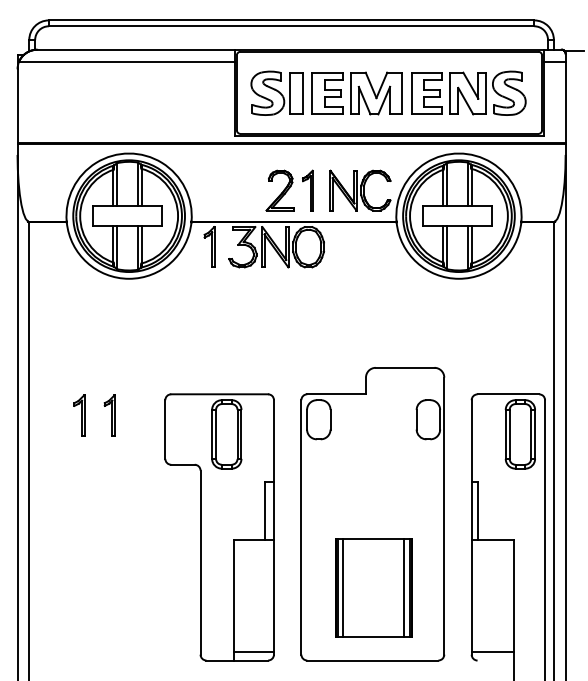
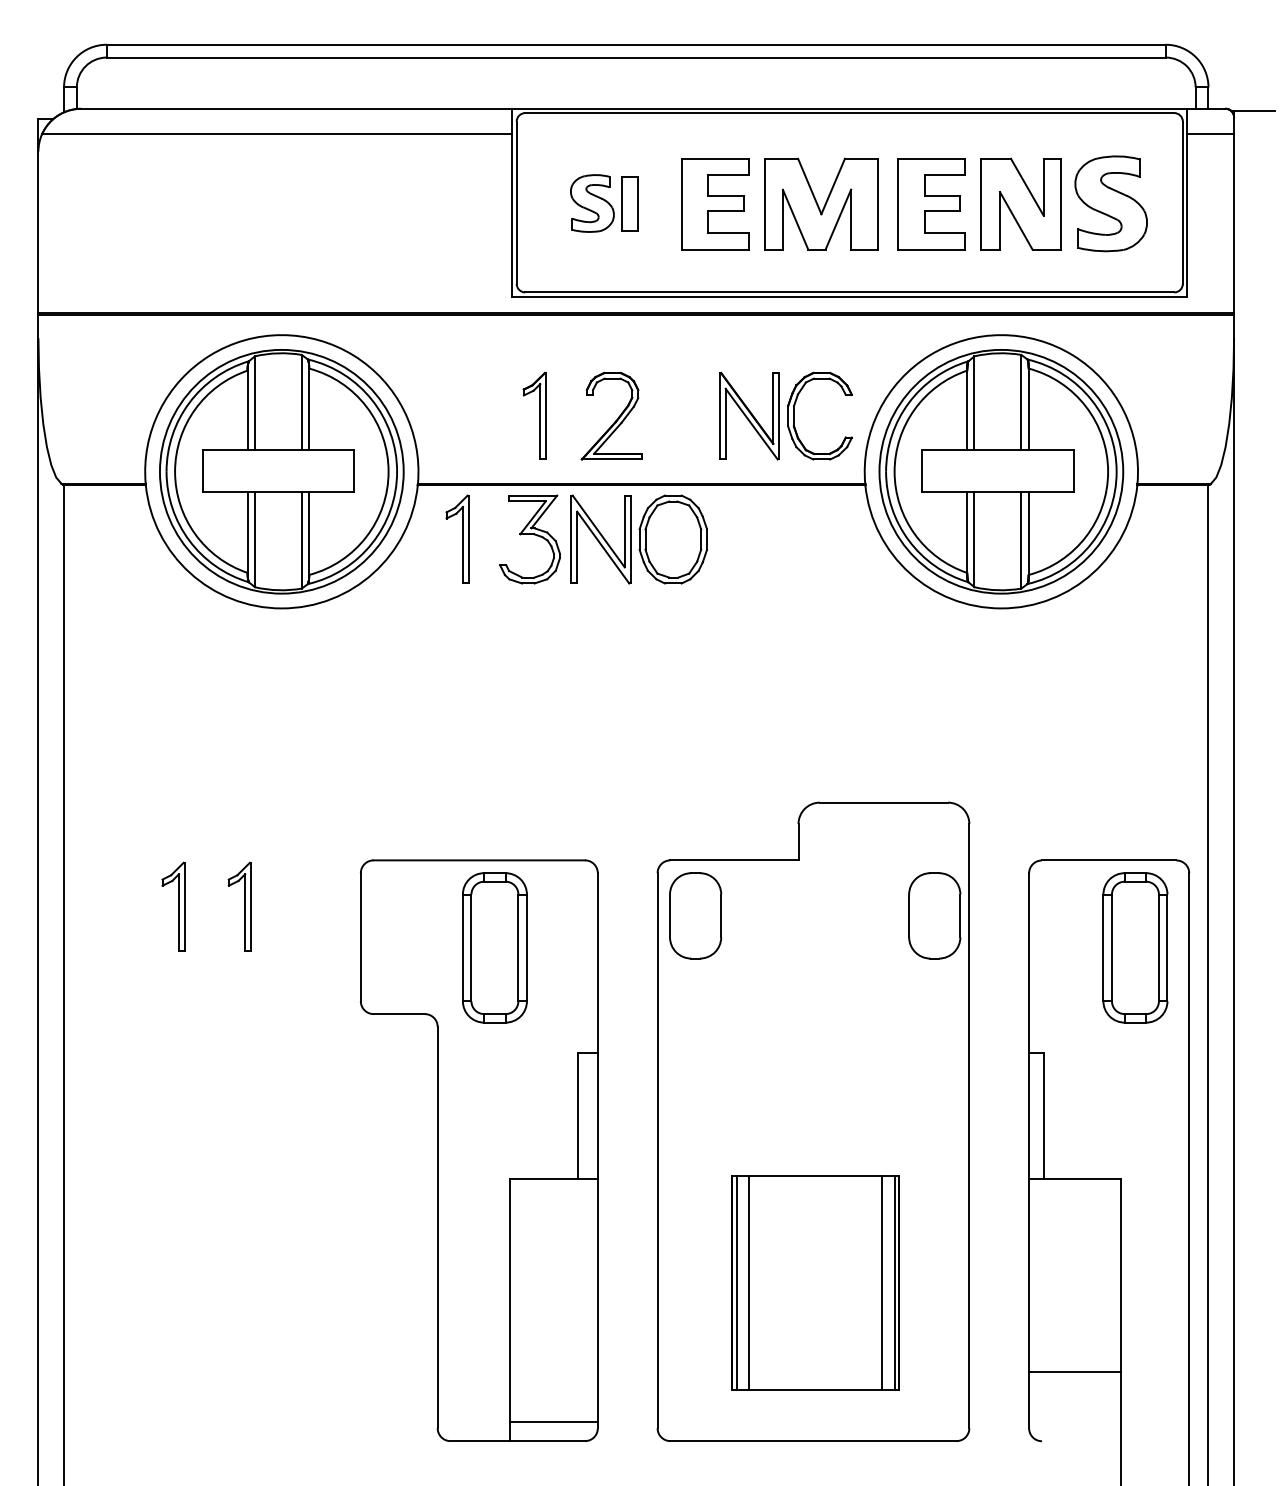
part: (276, 92) -> (603, 201), size x0.6
part: (307, 190) -> (533, 415), moved
line: (492, 651) -> (1074, 1371), moved

